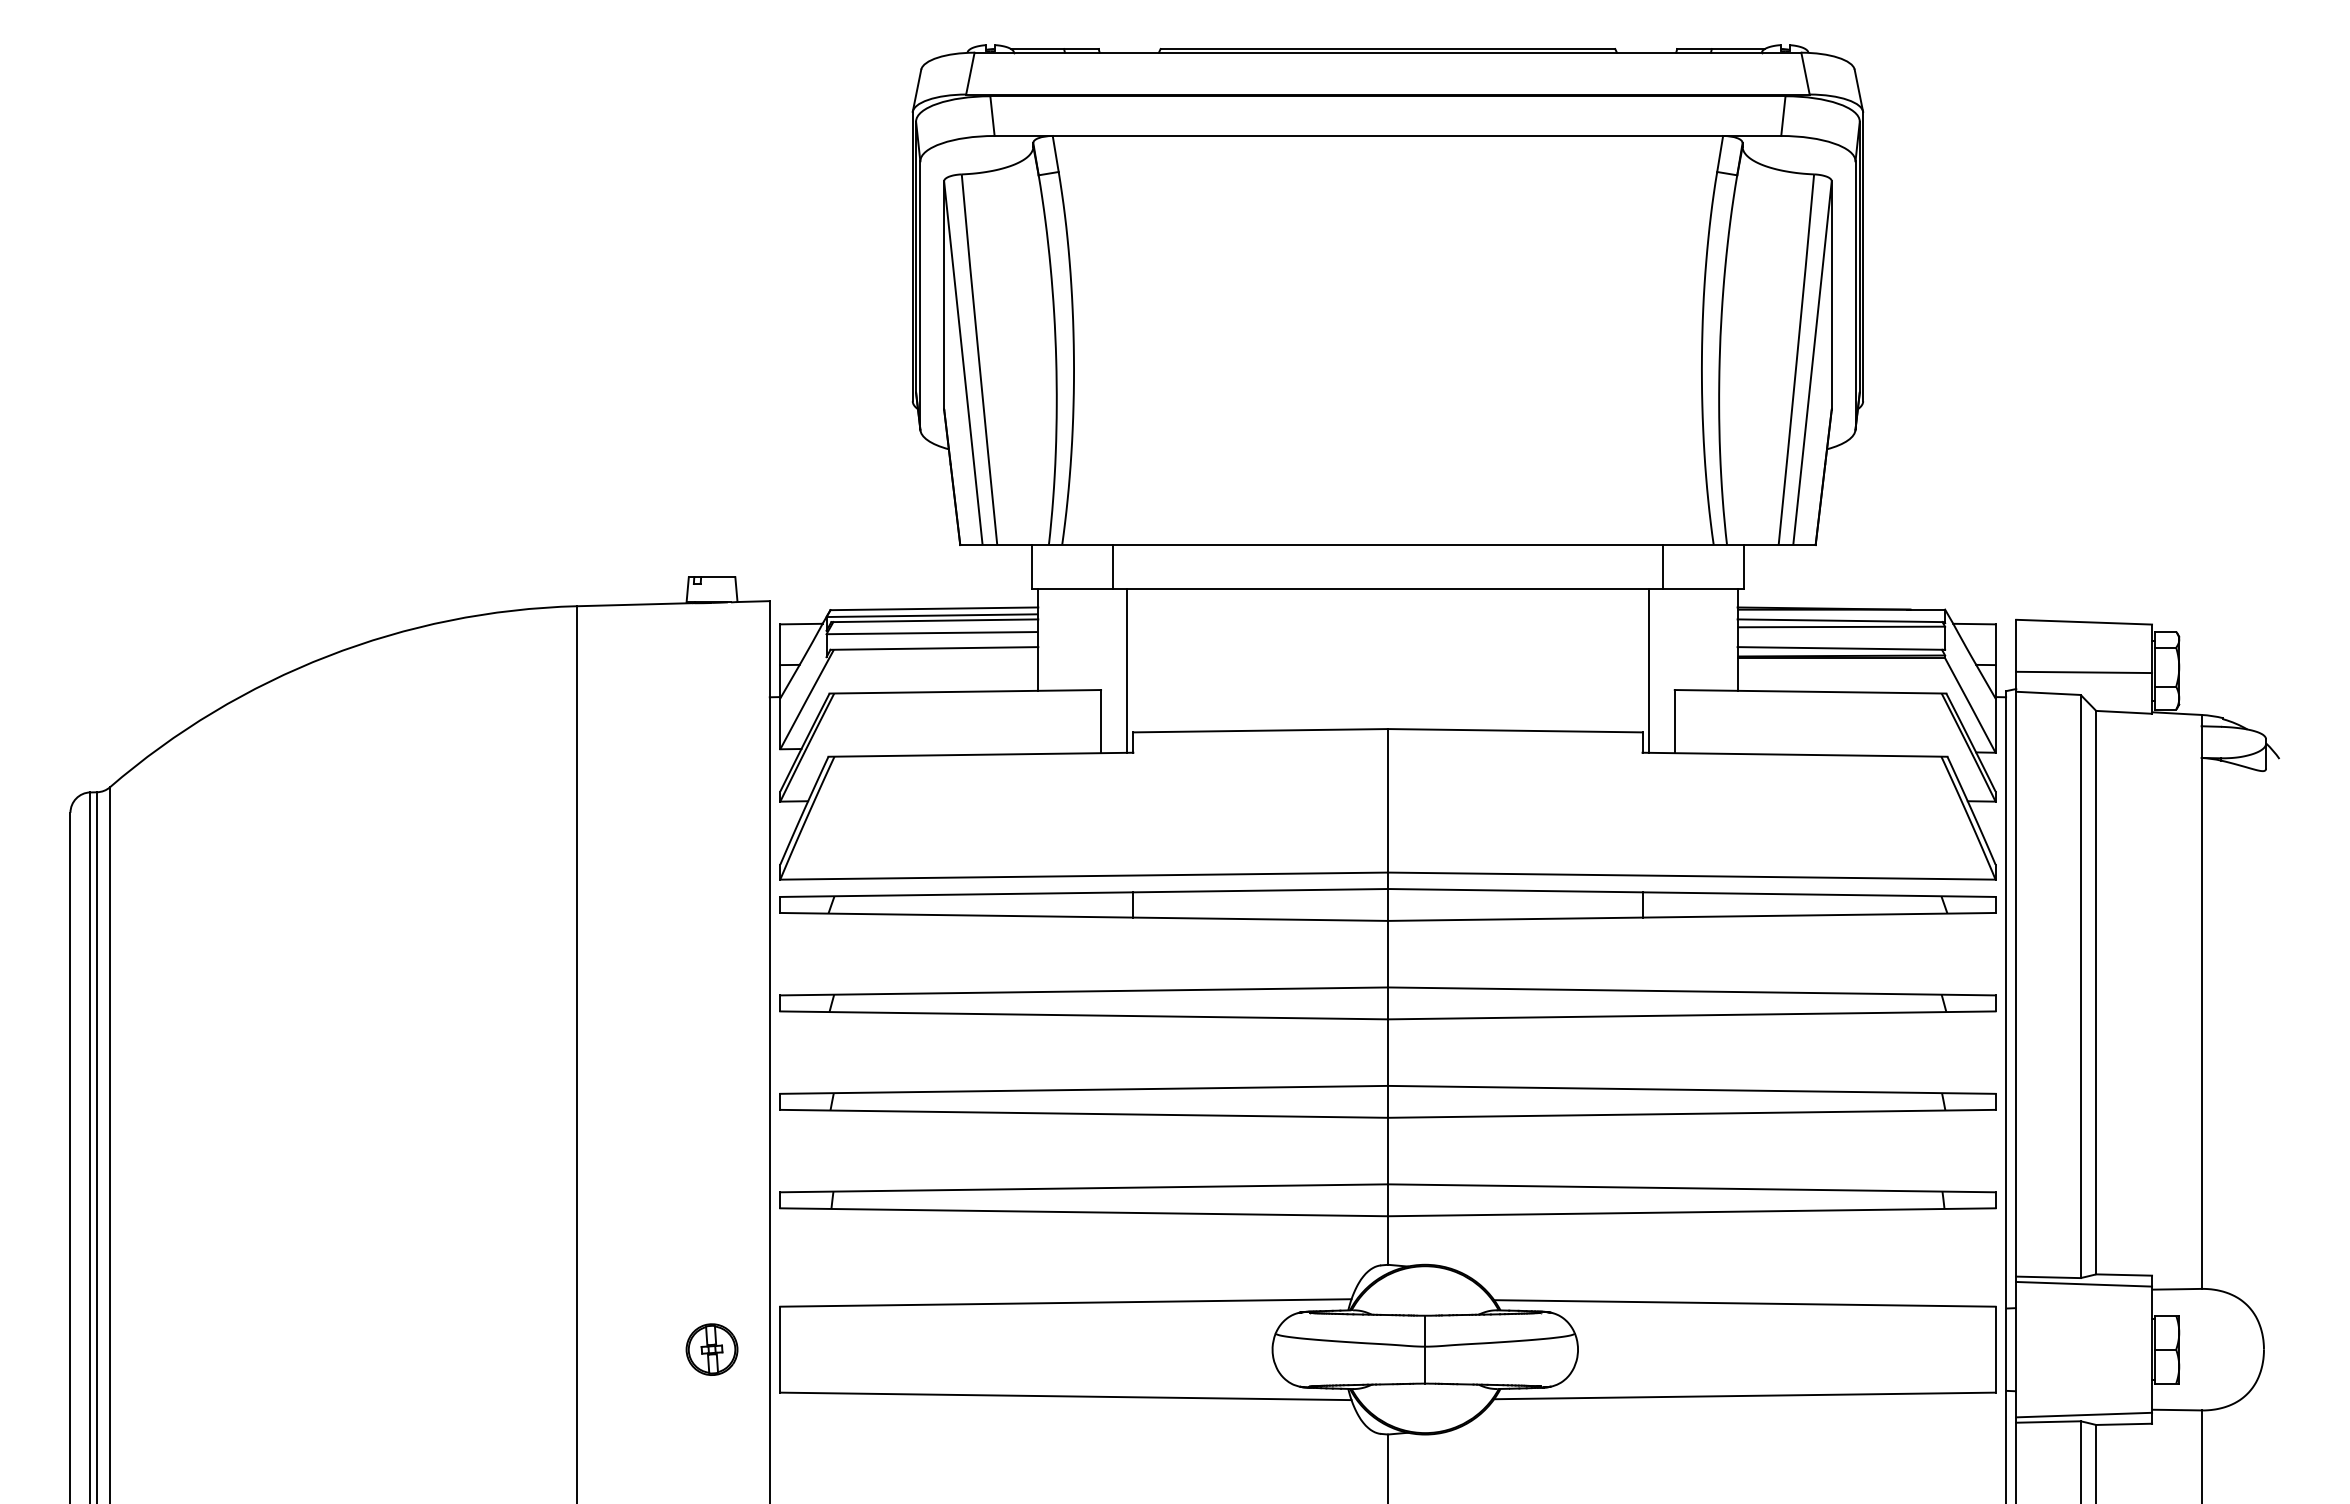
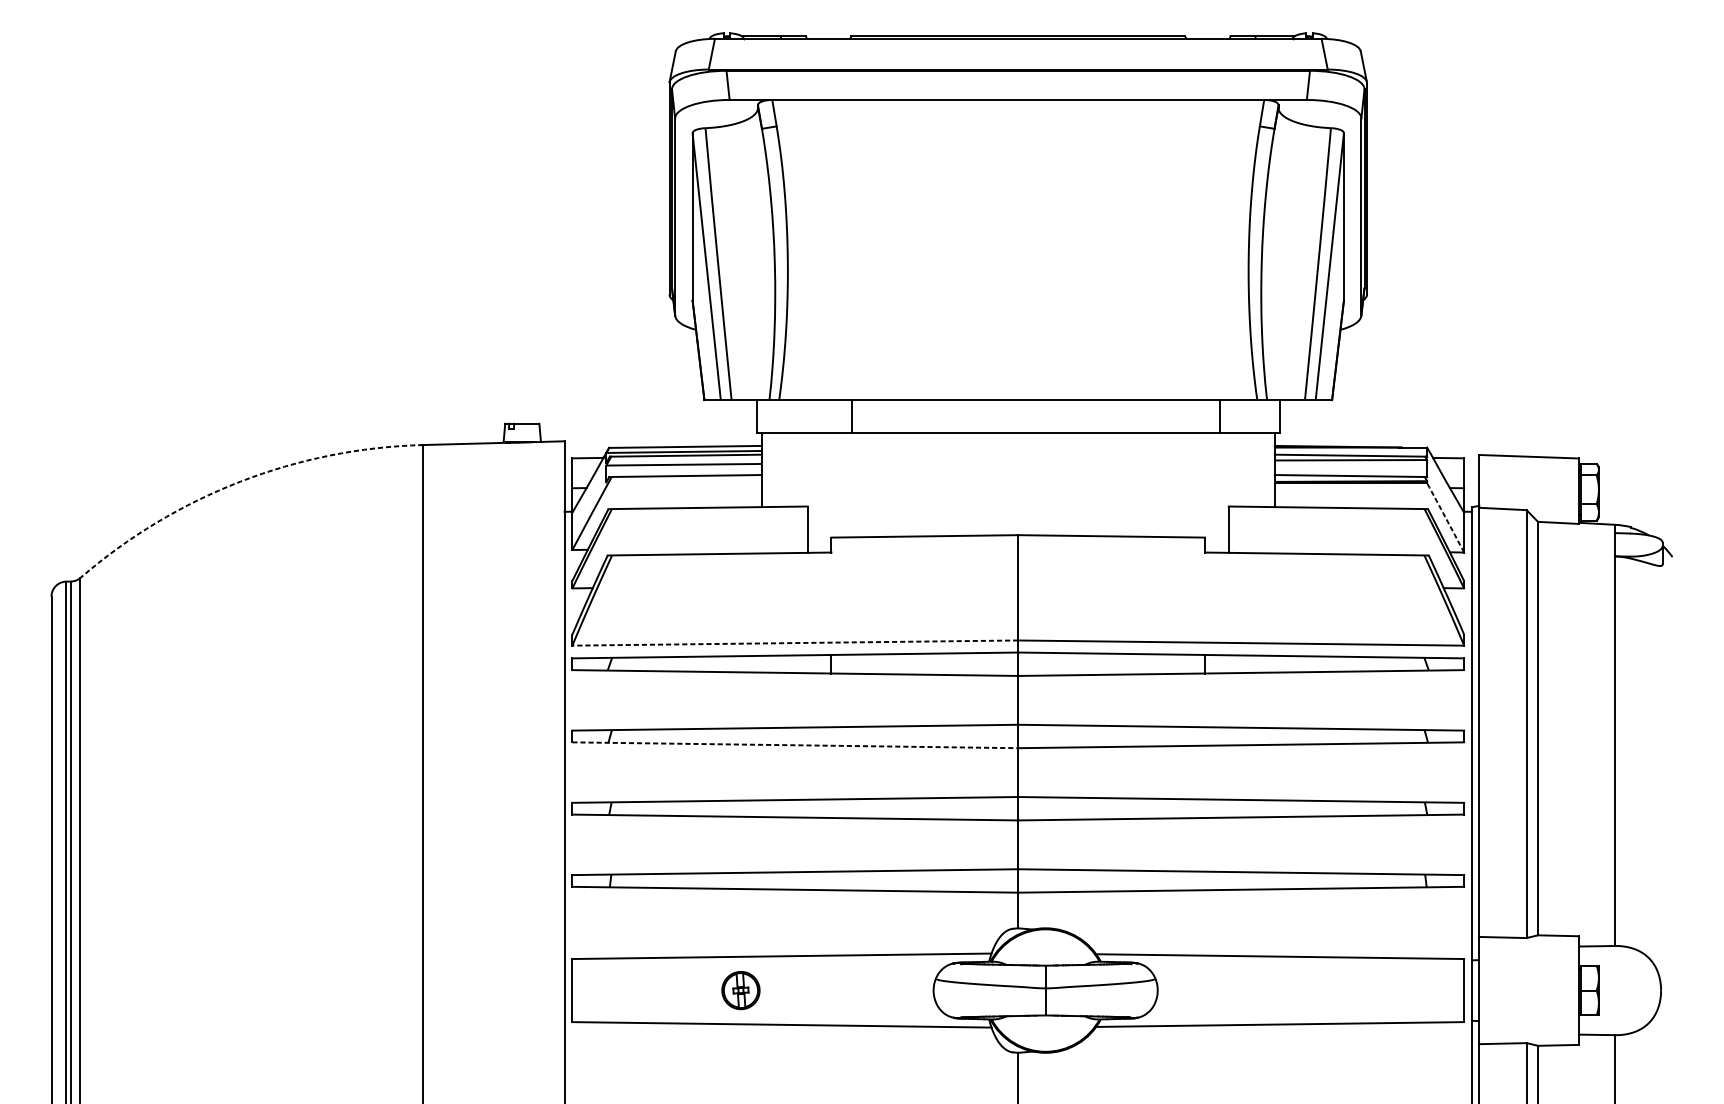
line: (1112, 567) -> (852, 416), moved
arc: (327, 656) -> (240, 481), solid -> dashed
line: (1126, 670) -> (826, 492), removed
line: (1649, 670) -> (1210, 492), removed
line: (2084, 672) -> (1529, 493), removed
arc: (1970, 705) -> (1445, 517), solid -> dashed
line: (1084, 876) -> (795, 643), solid -> dashed
line: (1084, 1015) -> (795, 745), solid -> dashed
line: (2084, 1283) -> (1529, 942), removed
part: (711, 1349) -> (740, 990), moved
line: (2084, 1414) -> (1529, 1038), removed

